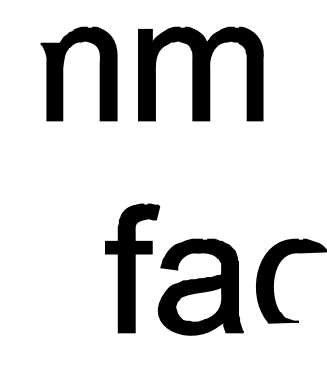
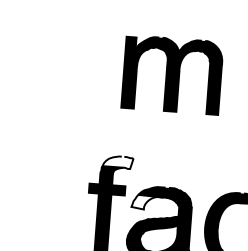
part: (63, 73) -> (66, 49), removed
part: (200, 73) -> (172, 74), moved
fill: (139, 211) -> (117, 161), removed
fill: (180, 260) -> (146, 202), removed

